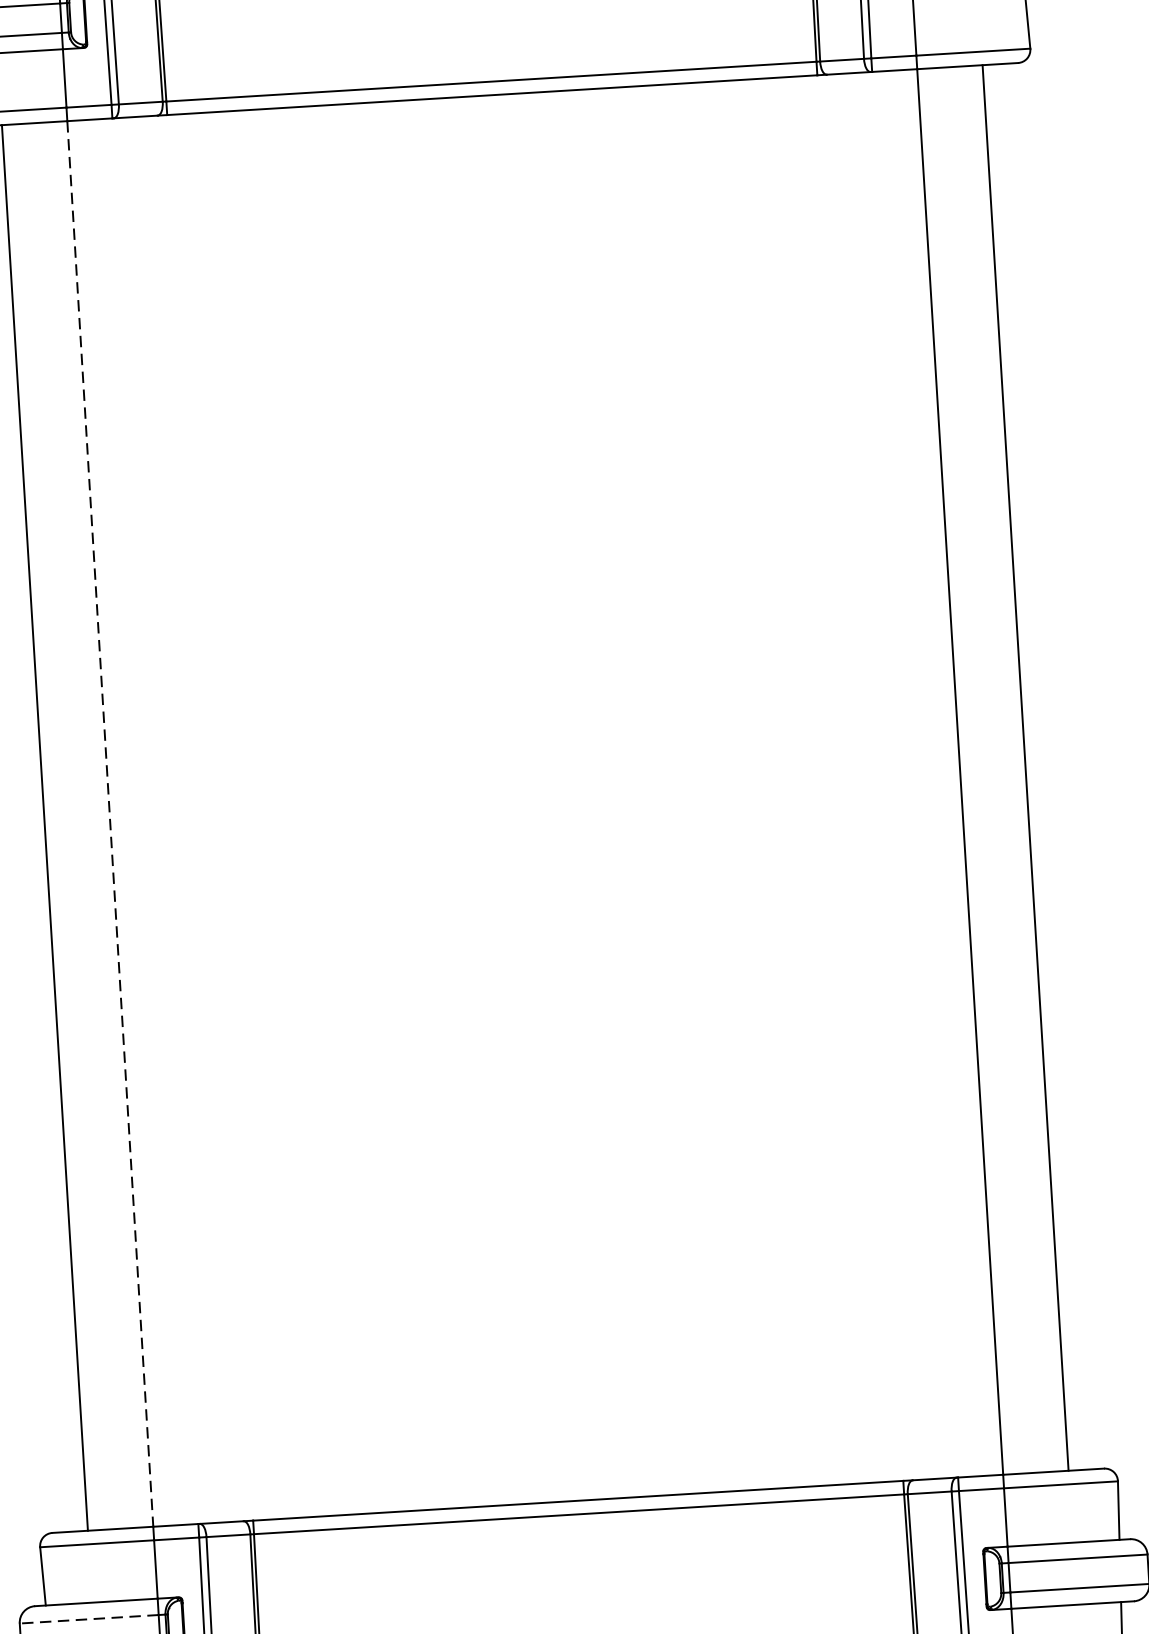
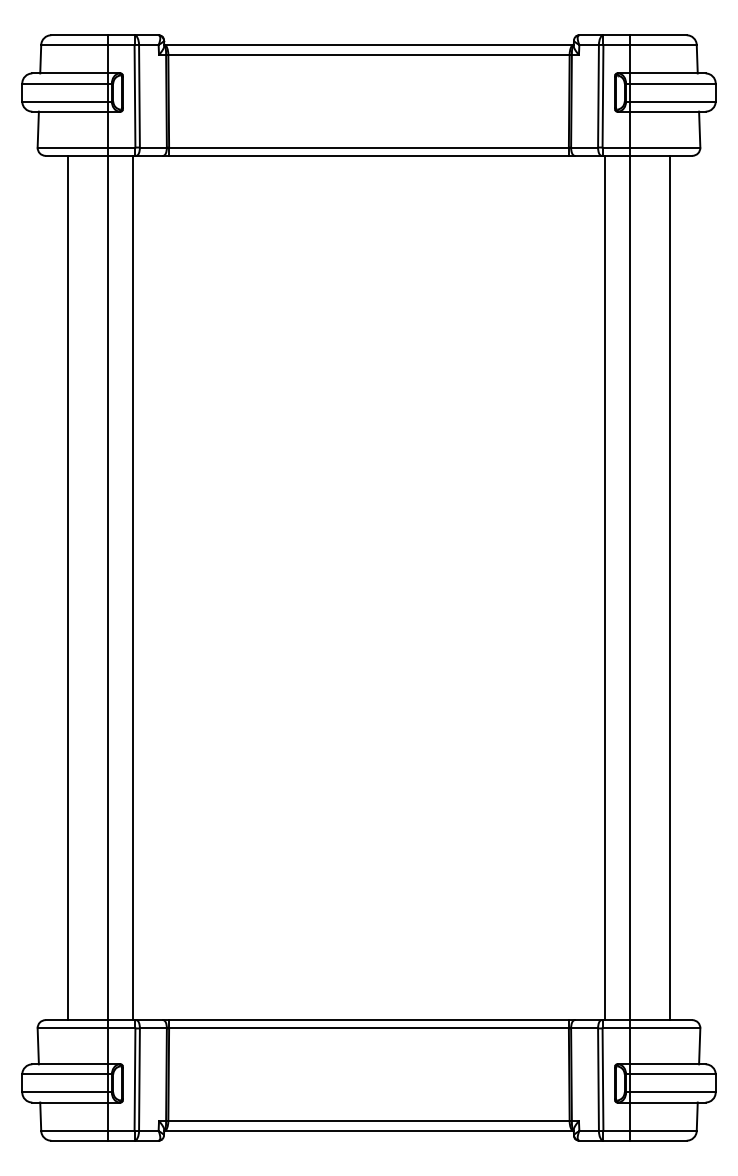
line: (919, 773) -> (605, 587), added
line: (150, 820) -> (132, 587), added
line: (110, 824) -> (107, 588), dashed -> solid
line: (90, 1619) -> (65, 1074), dashed -> solid

